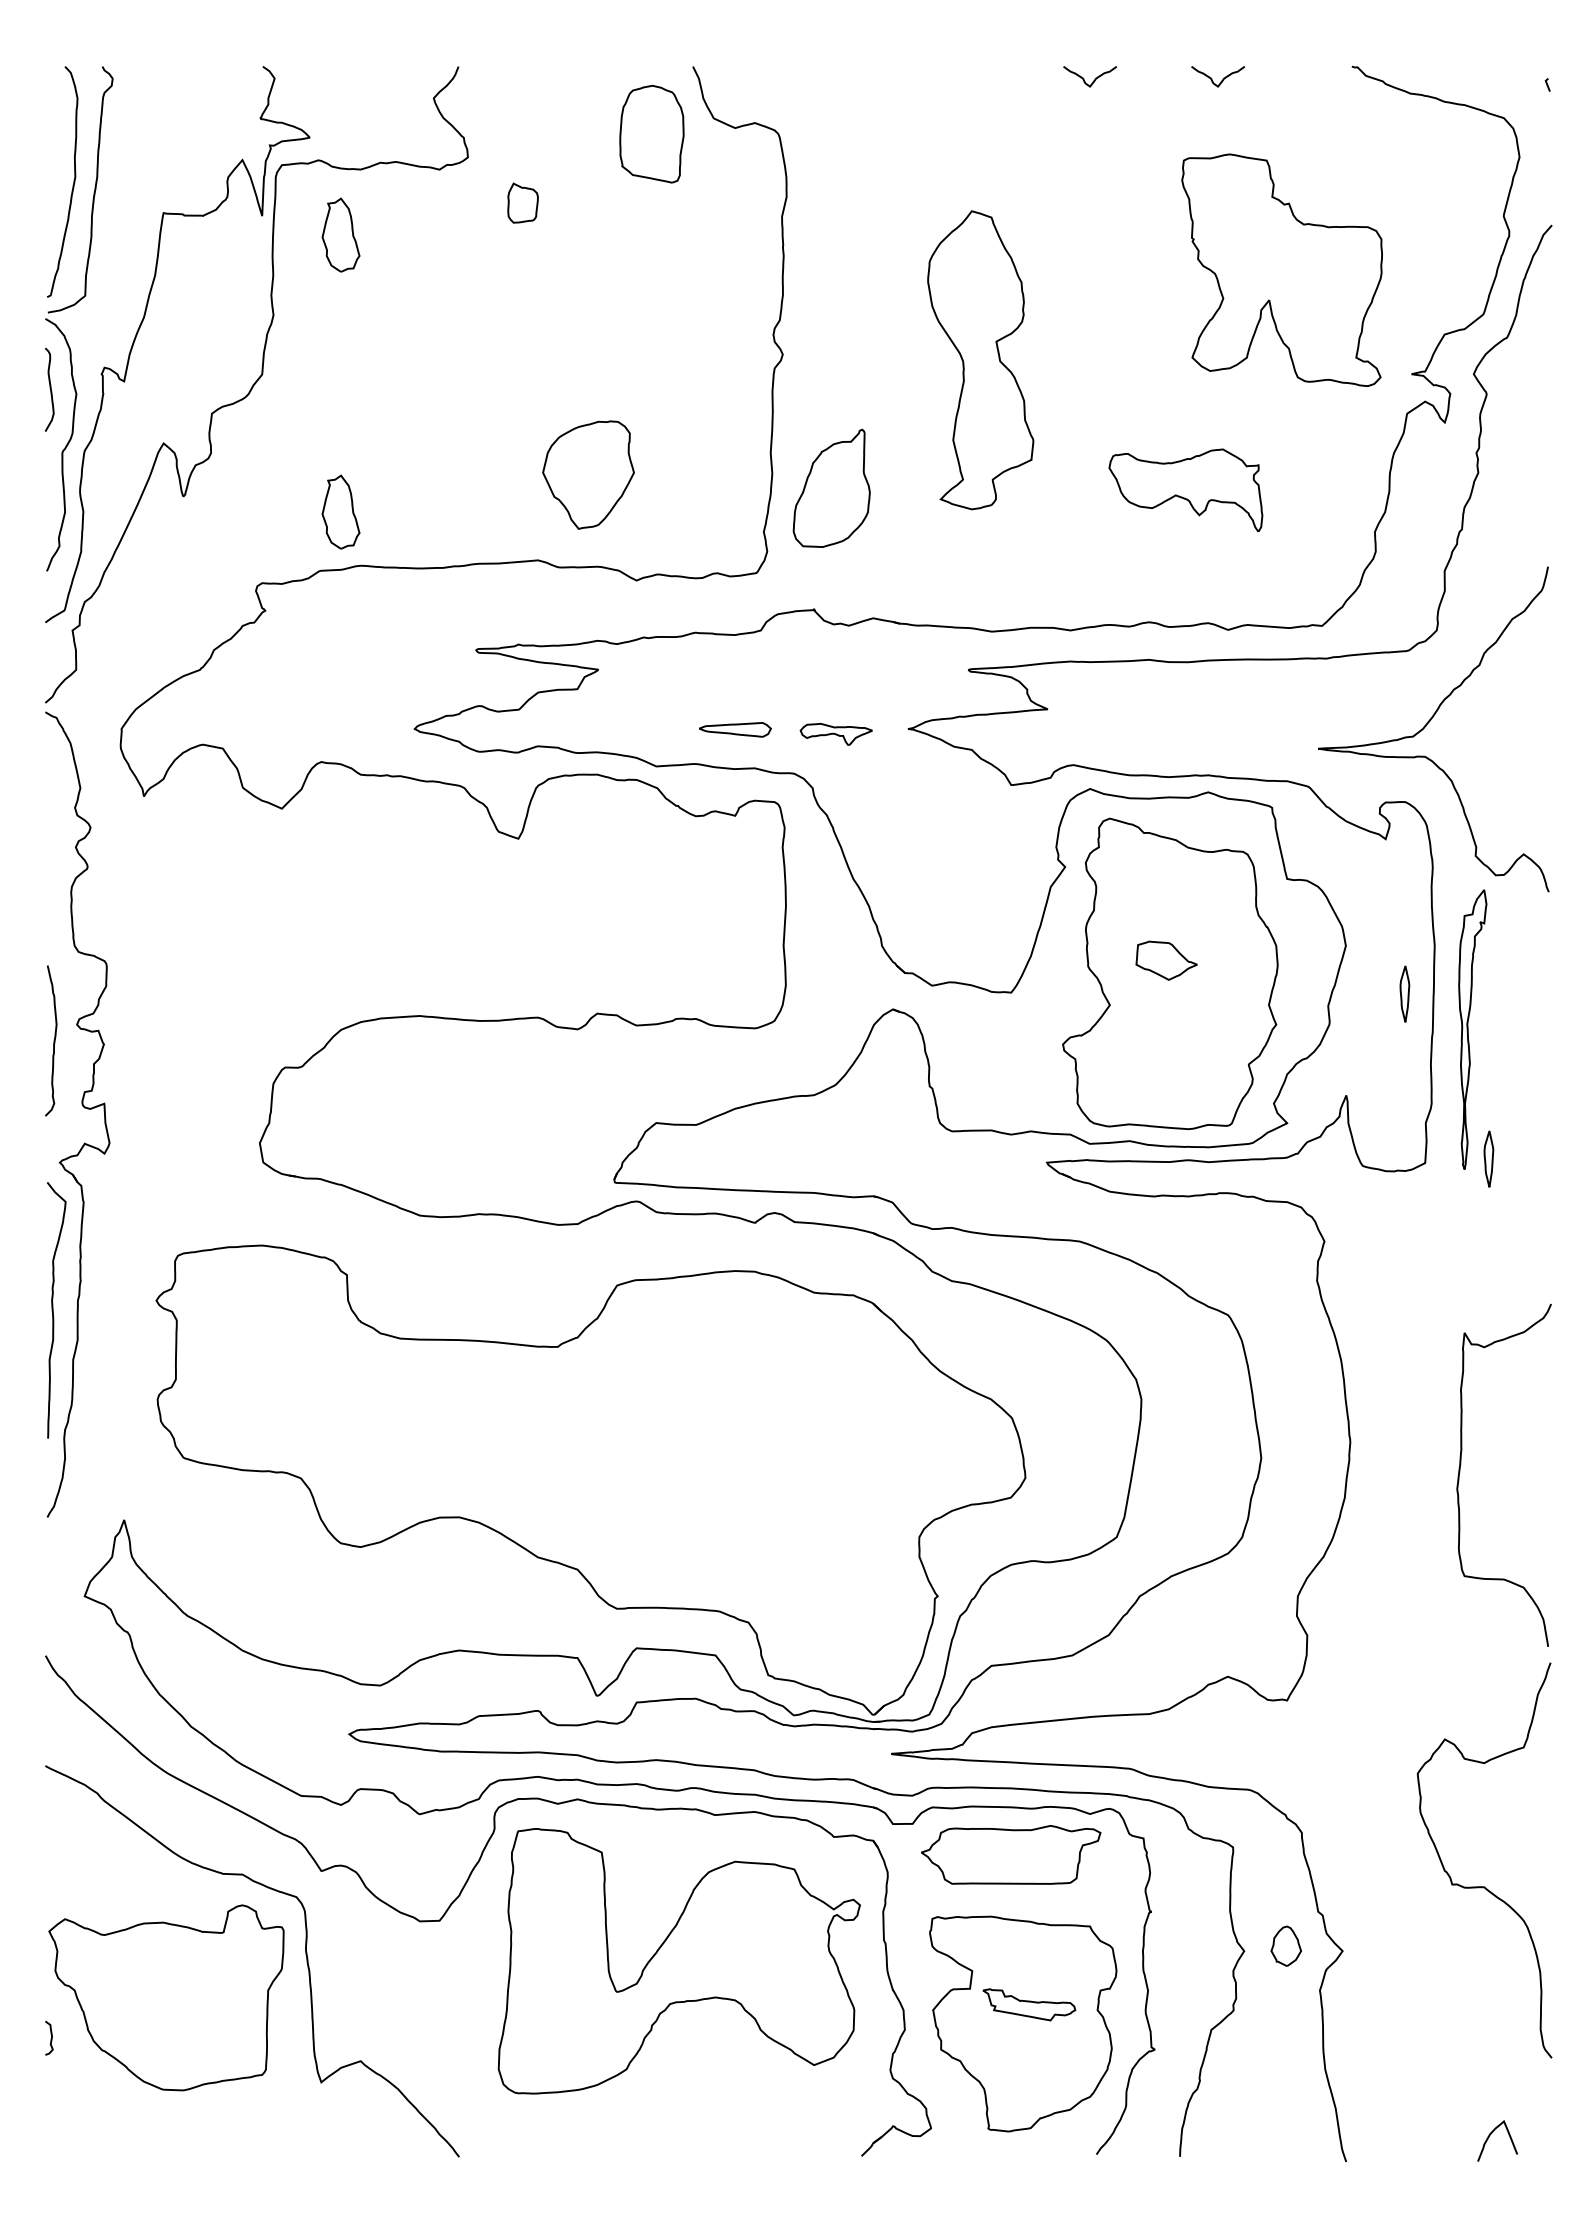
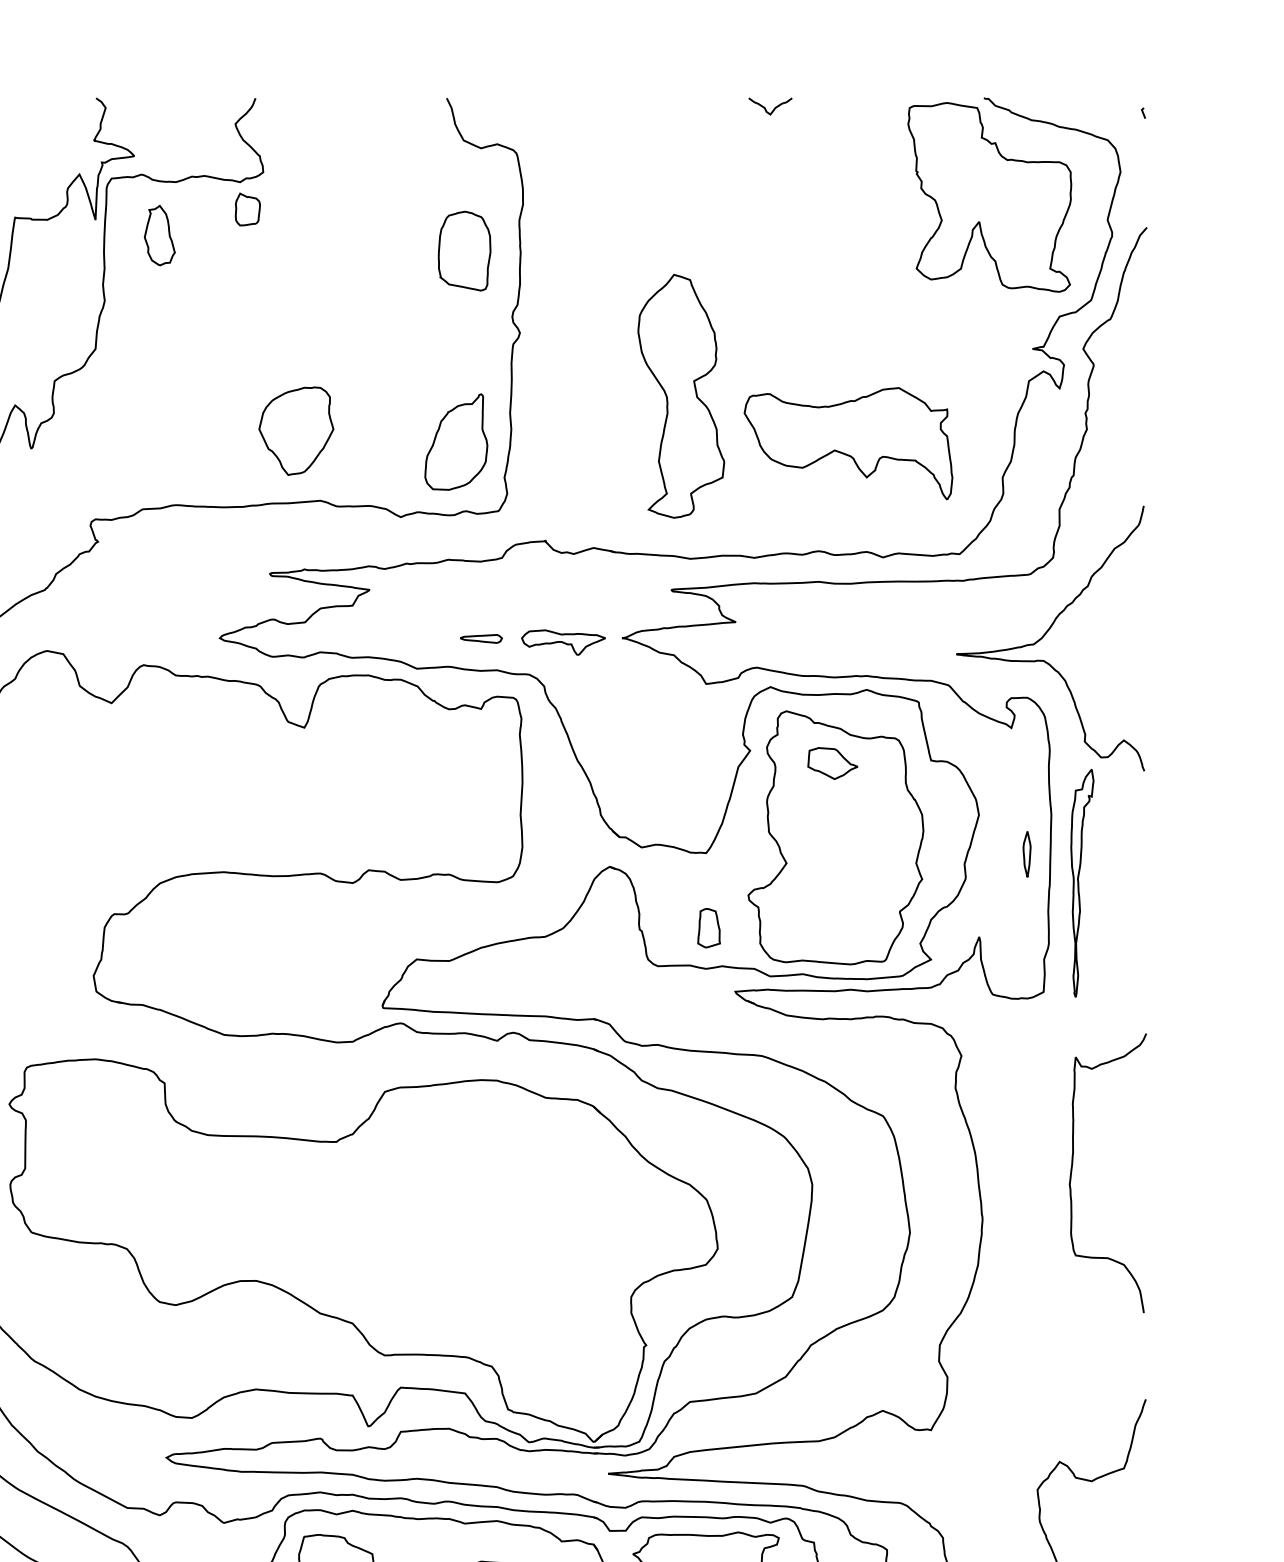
curve: (1222, 79) -> (878, 108), removed
part: (651, 133) -> (464, 250), moved
part: (522, 202) -> (247, 209), moved
part: (1281, 269) -> (989, 196), moved
part: (980, 360) -> (681, 396), moved
part: (588, 474) -> (296, 430), moved
part: (831, 487) -> (456, 441), moved
part: (1185, 490) -> (848, 443), size x1.67
part: (340, 511) -> (159, 460), removed
part: (735, 729) -> (481, 638), size x0.71
part: (836, 734) -> (563, 642), size x1.43
part: (1166, 960) -> (832, 763), moved
part: (1014, 1084) -> (708, 928), added
part: (1488, 1158) -> (1095, 988), removed
curve: (1460, 1472) -> (1072, 1170), moved

